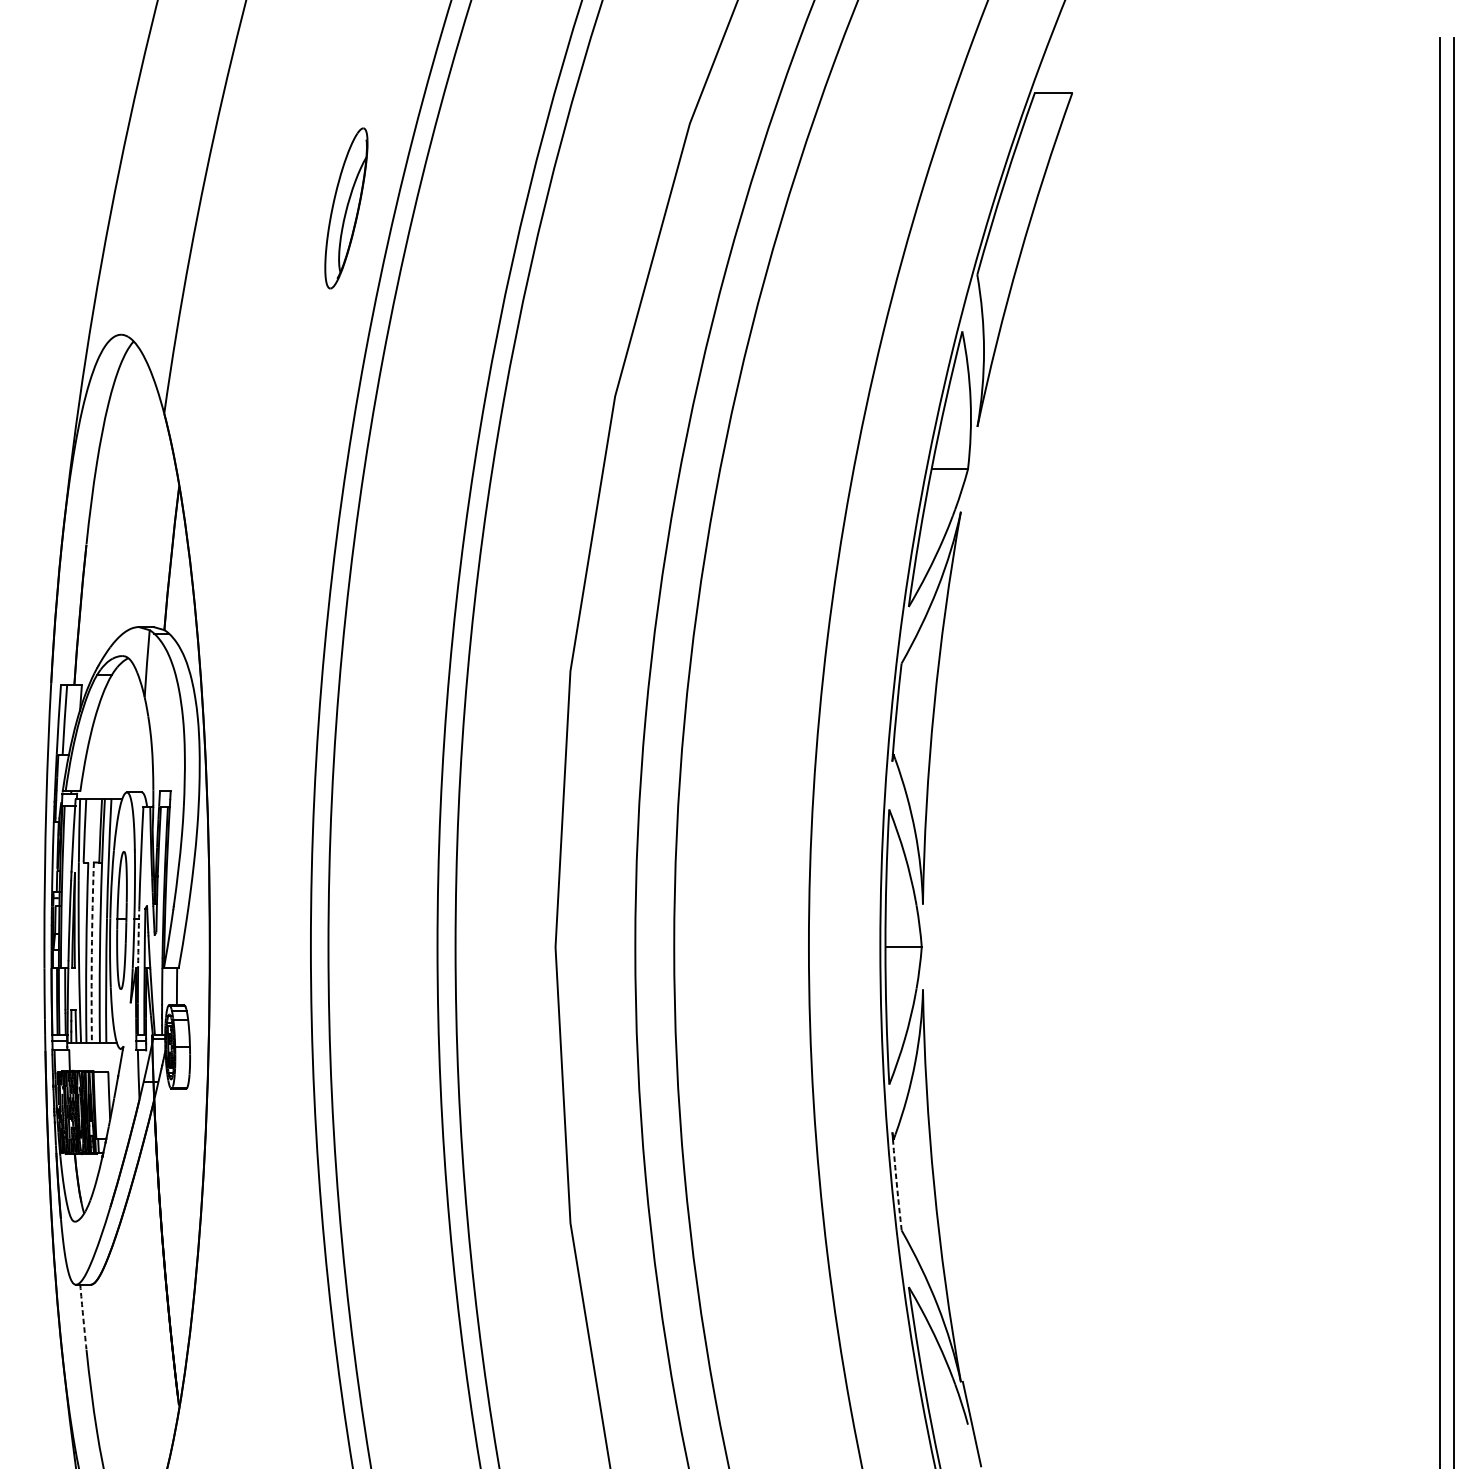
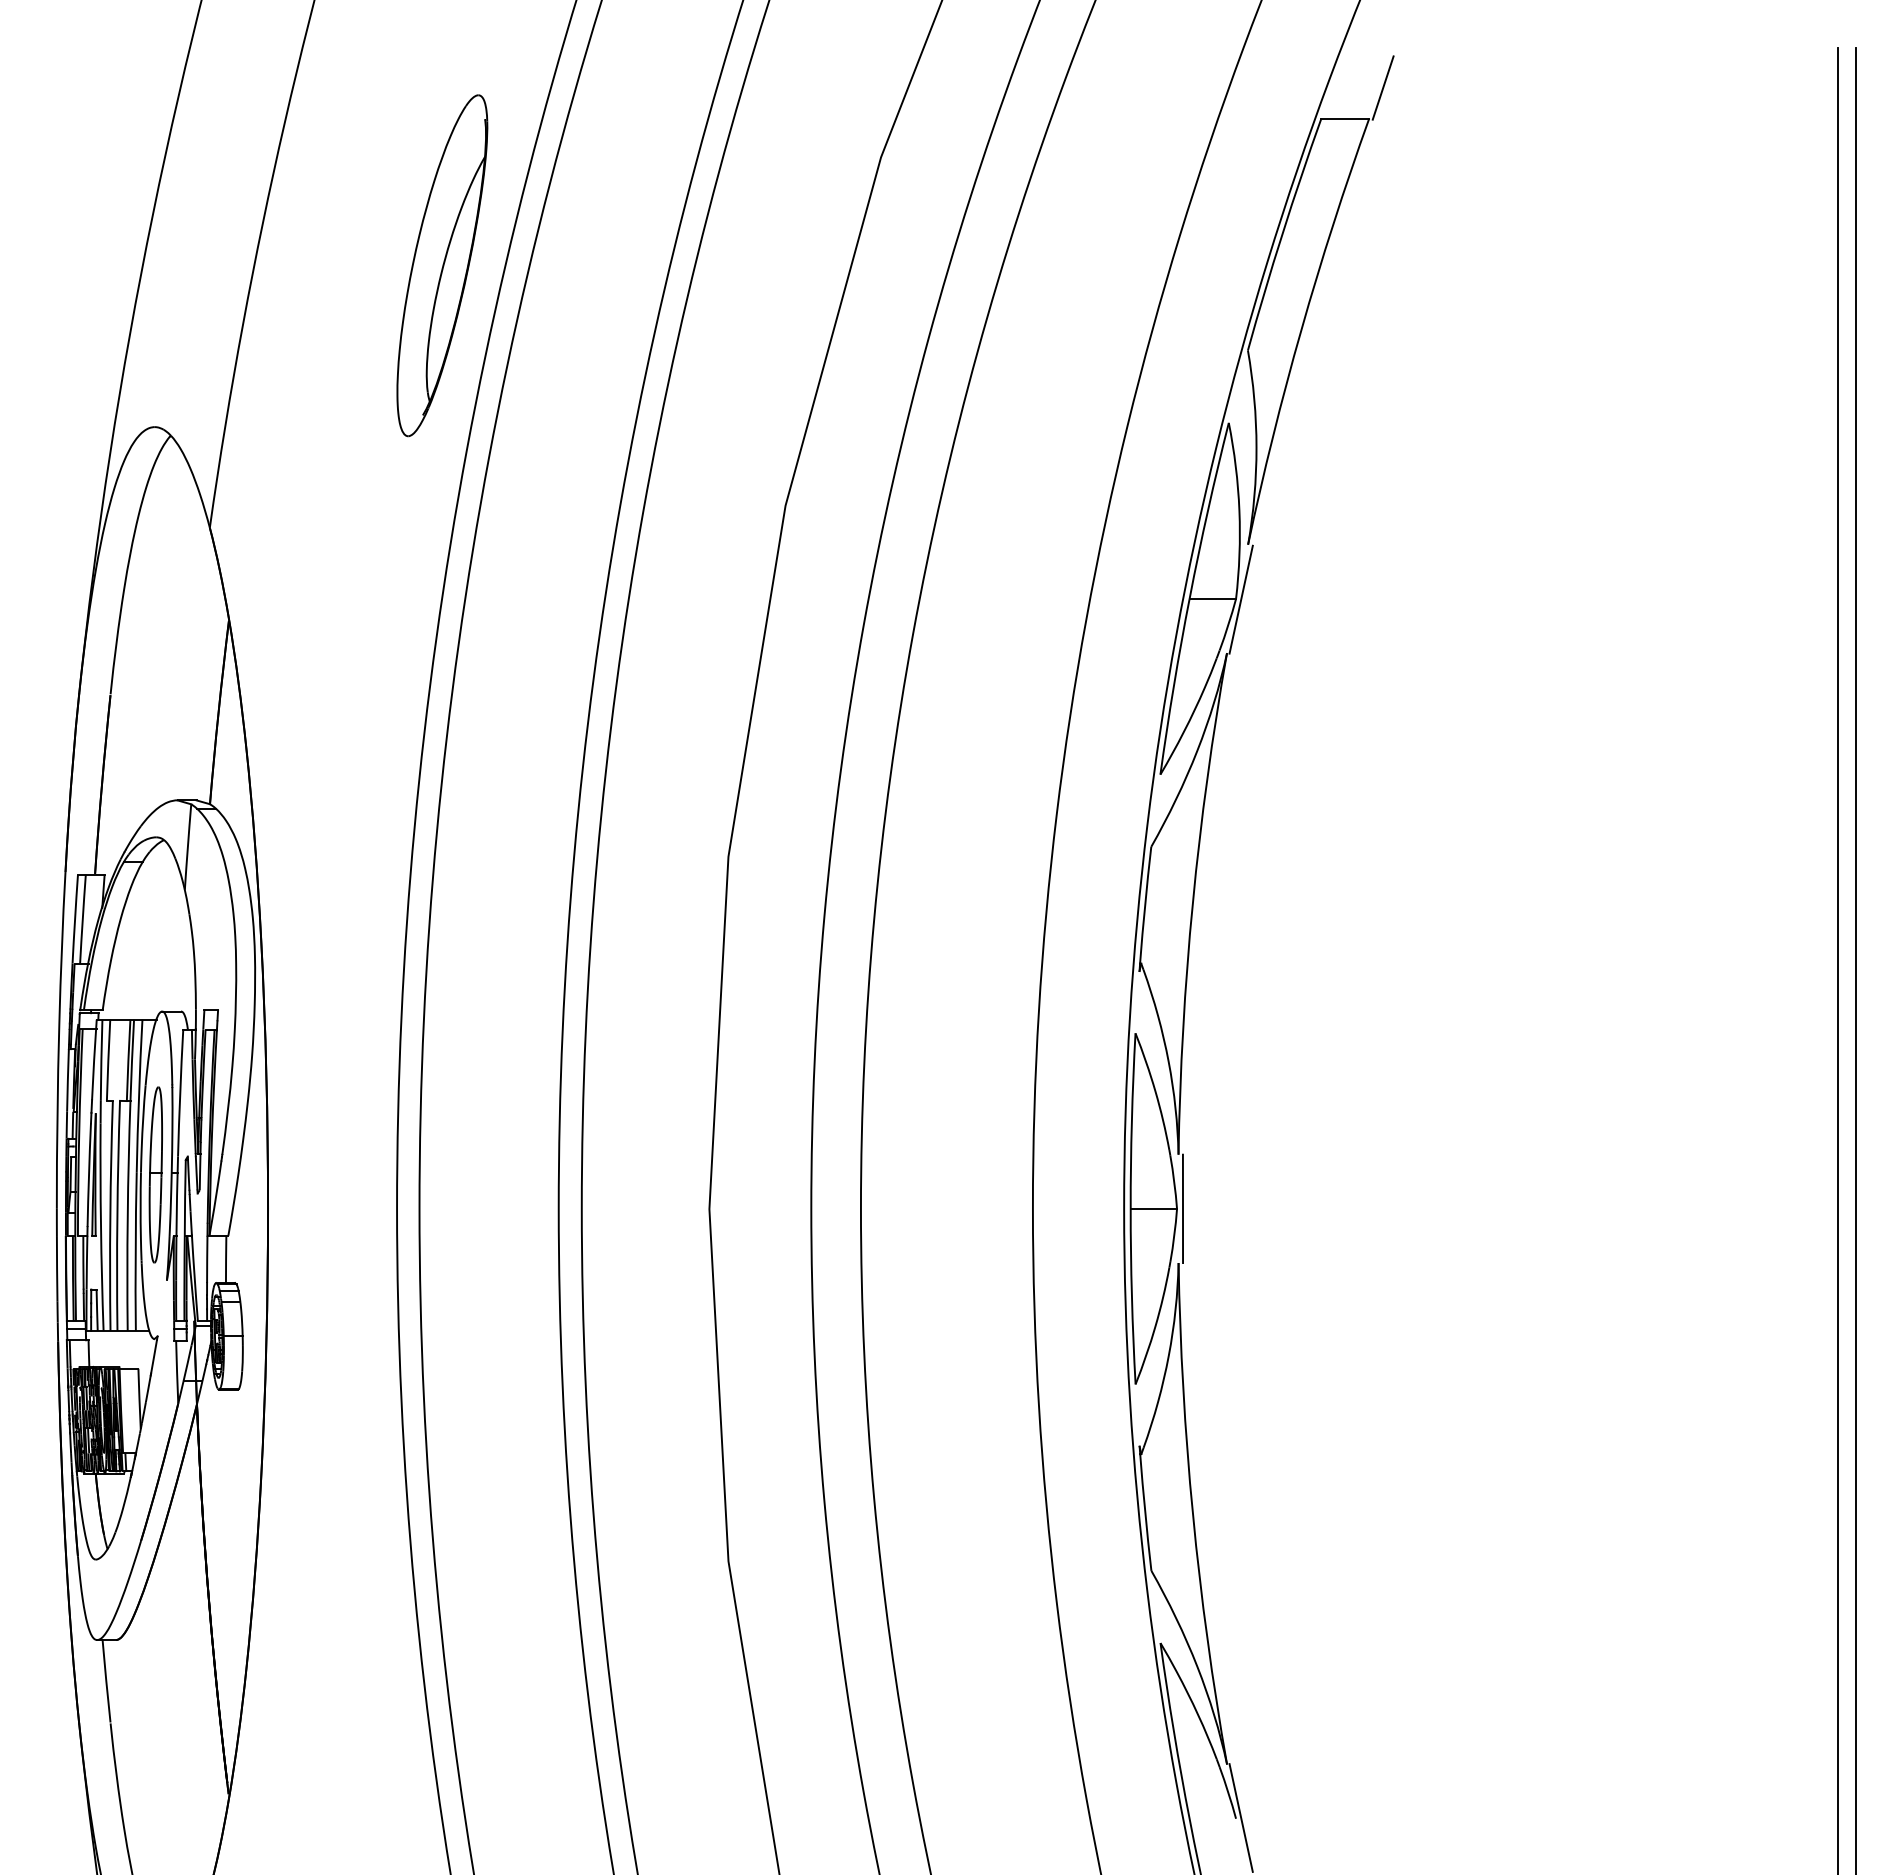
line: (1082, 68) -> (1382, 87), added
part: (346, 208) -> (442, 265), size x1.67
line: (971, 469) -> (1240, 599), added
arc: (138, 937) -> (177, 1196), dashed -> solid
line: (926, 946) -> (1182, 1208), added
arc: (91, 952) -> (117, 1215), dashed -> solid
arc: (897, 1184) -> (1145, 1512), dashed -> solid
arc: (83, 1317) -> (106, 1681), dashed -> solid

